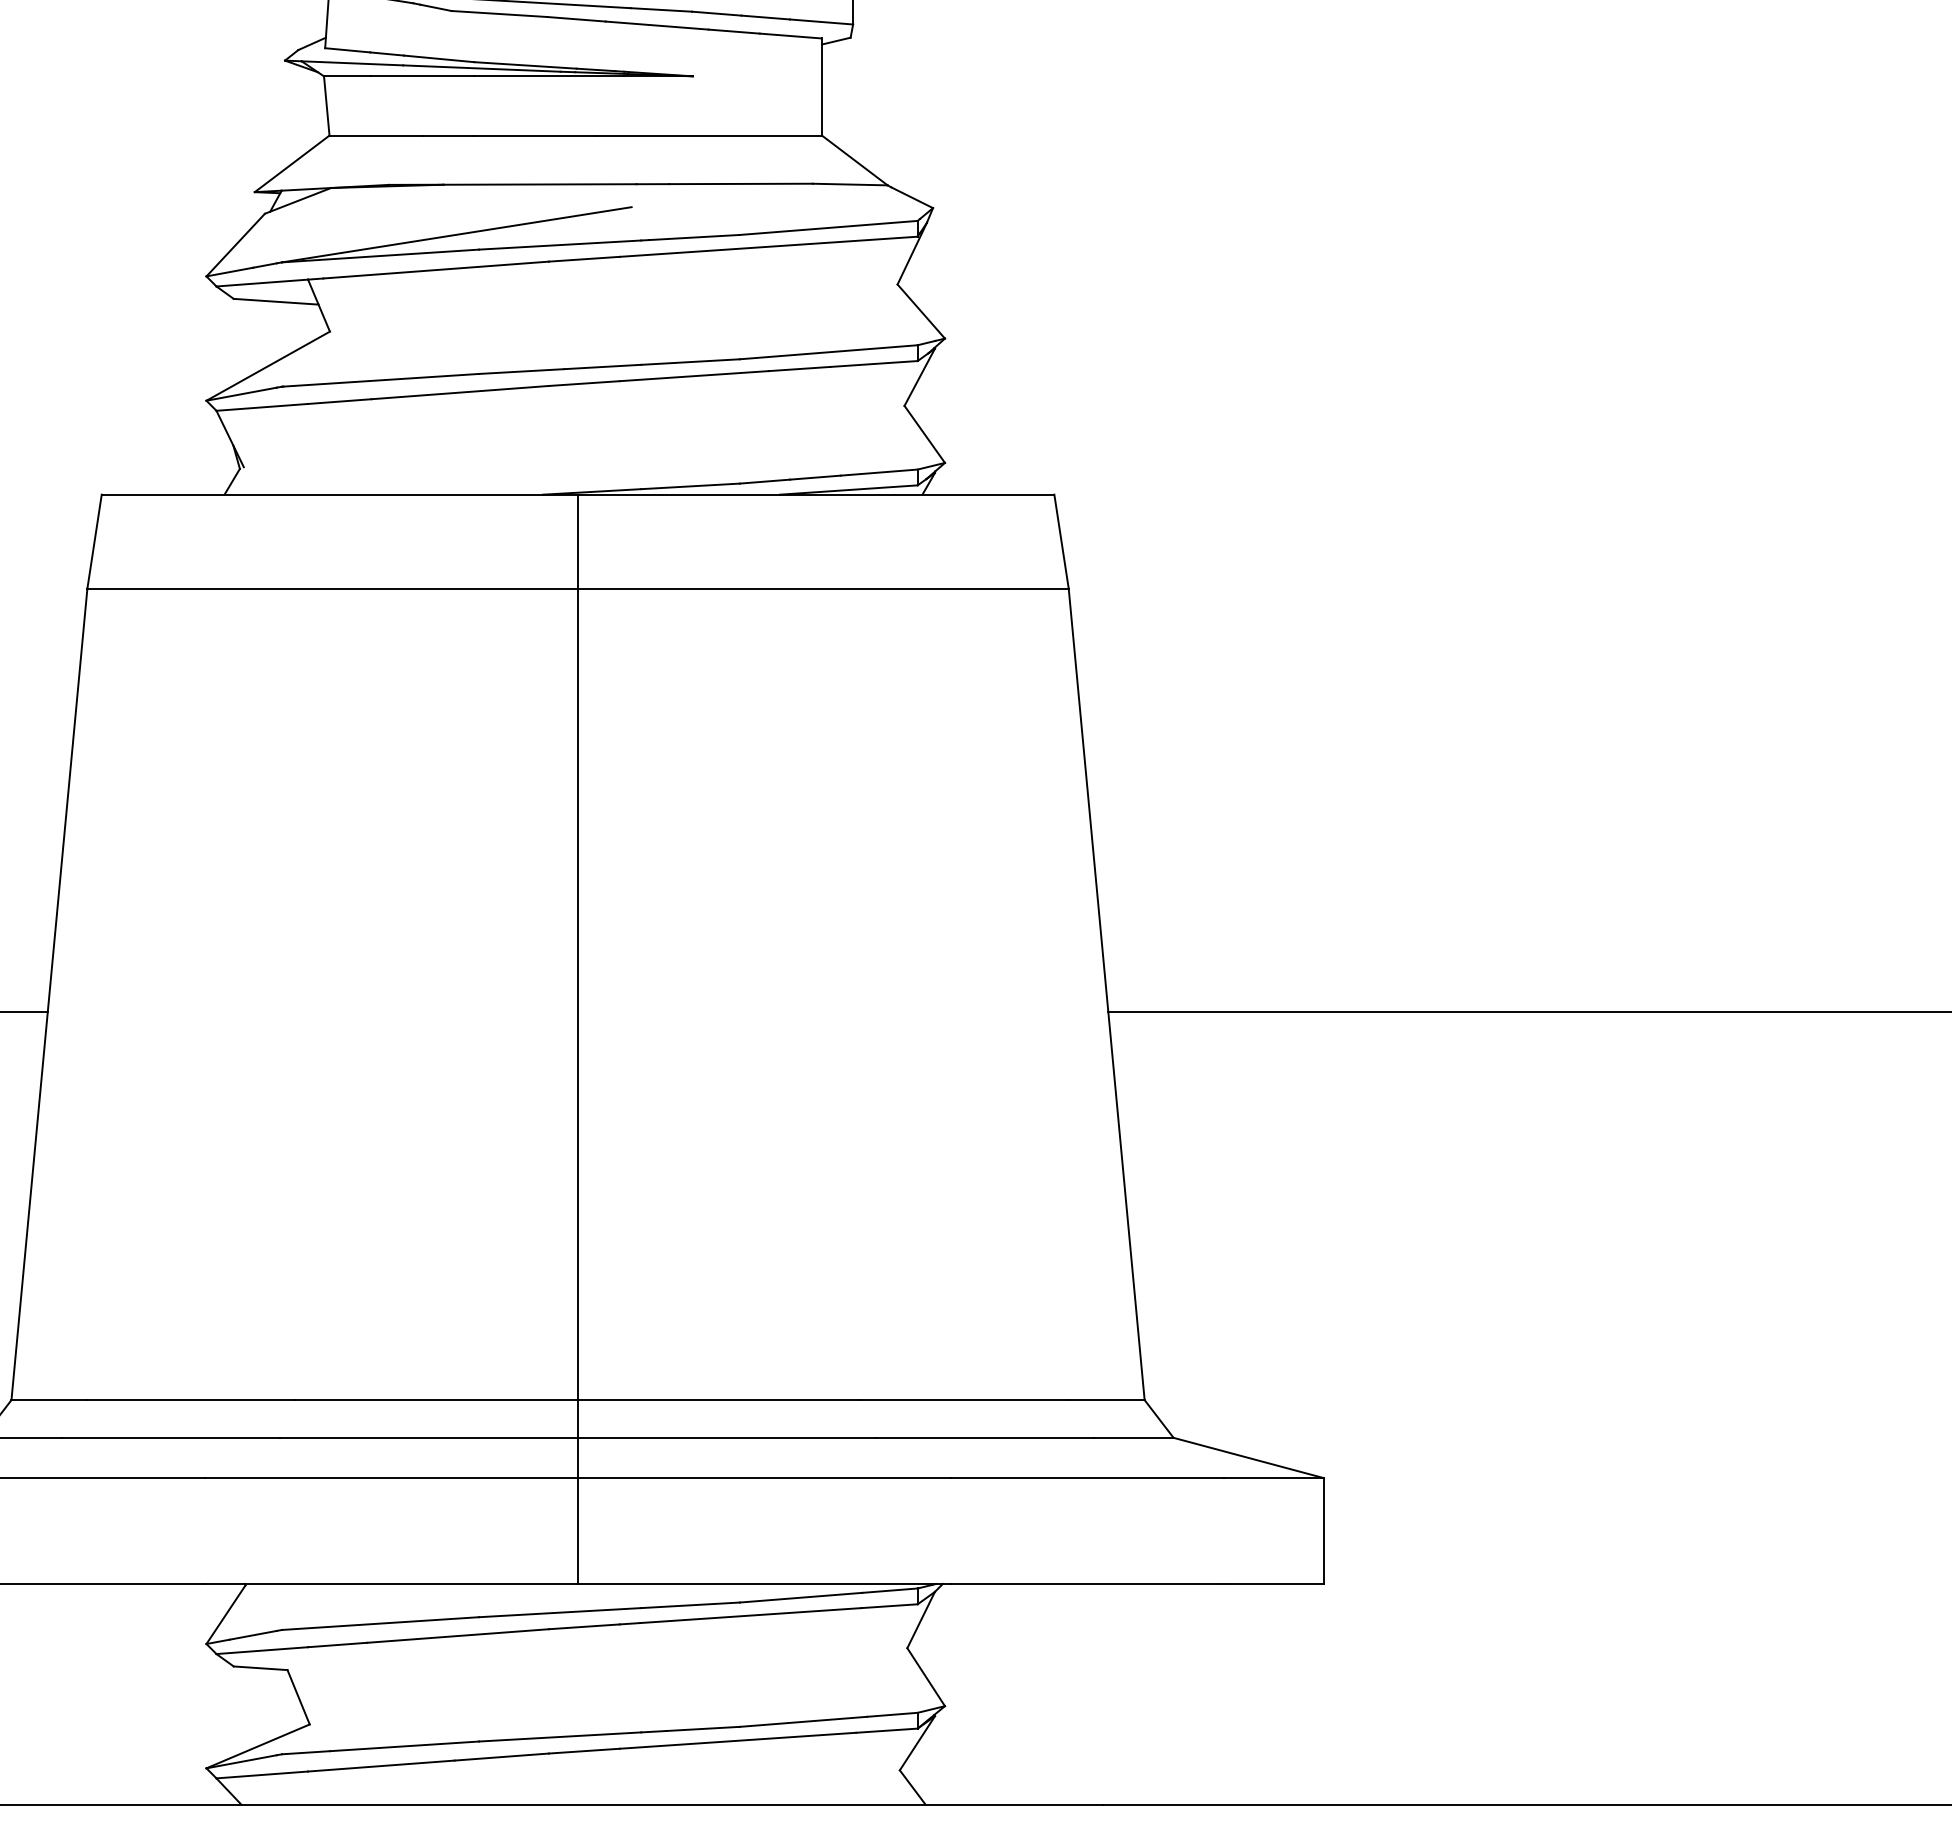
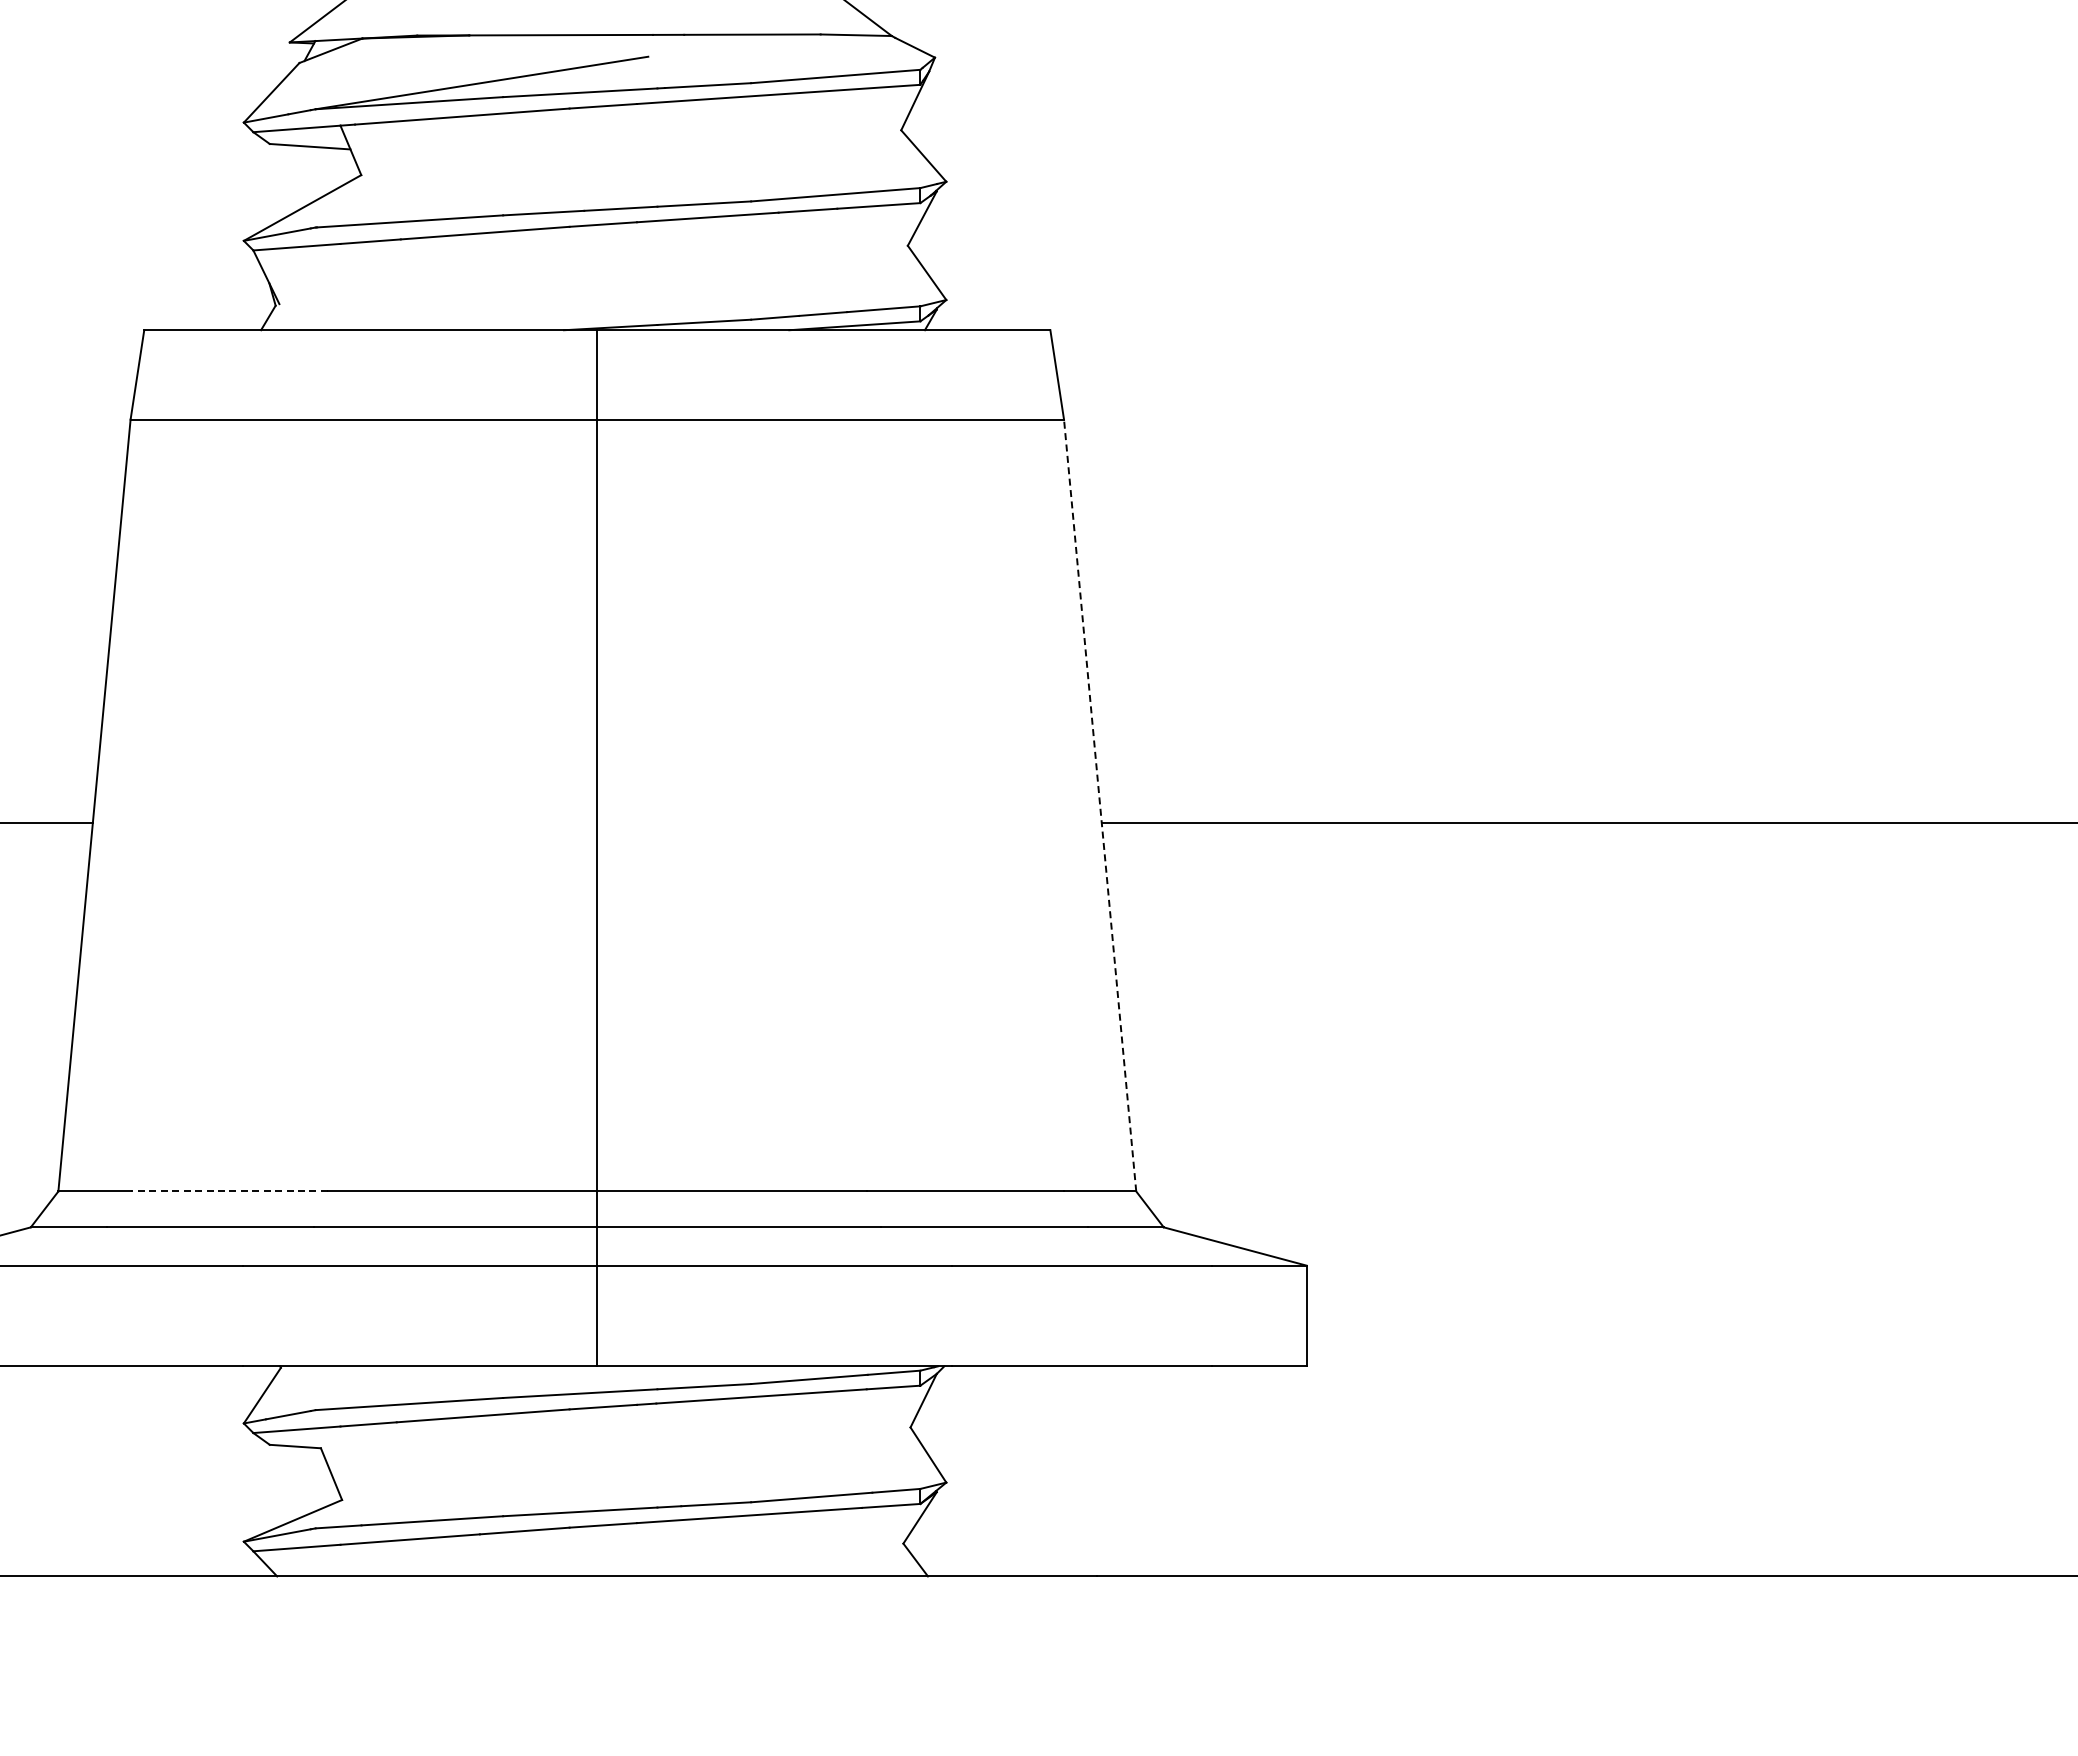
line: (1107, 994) -> (1100, 805), solid -> dashed
line: (191, 1400) -> (229, 1191), solid -> dashed

